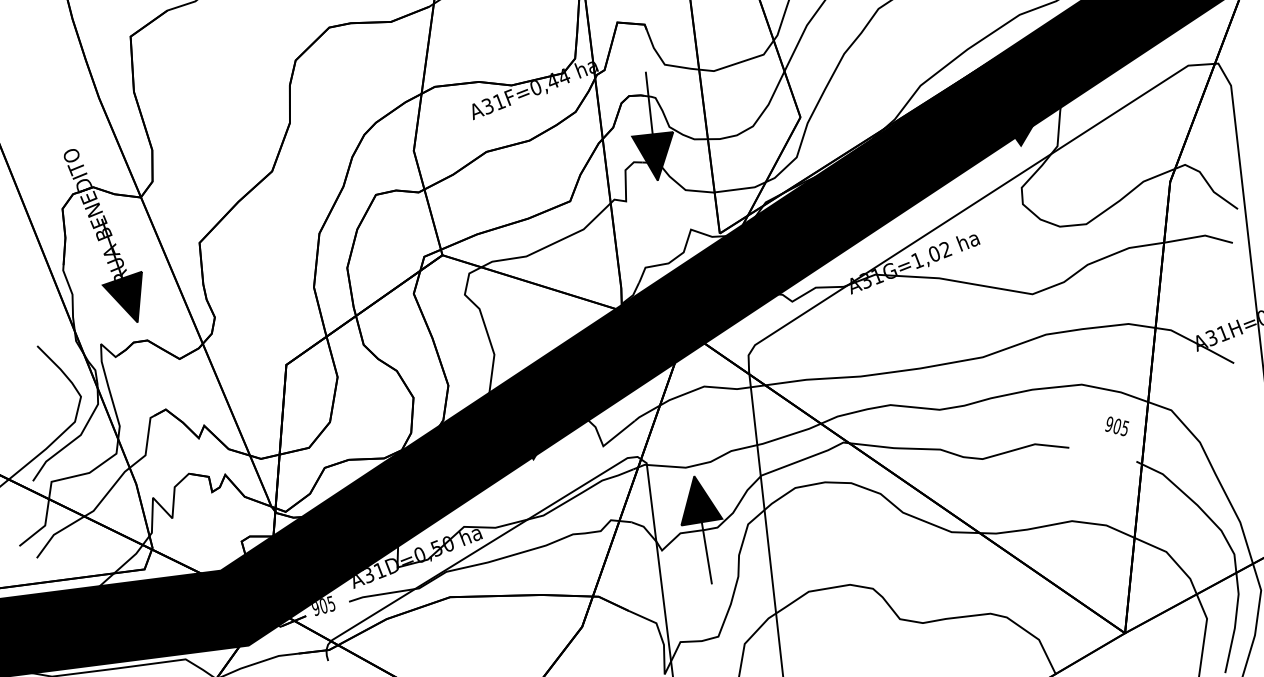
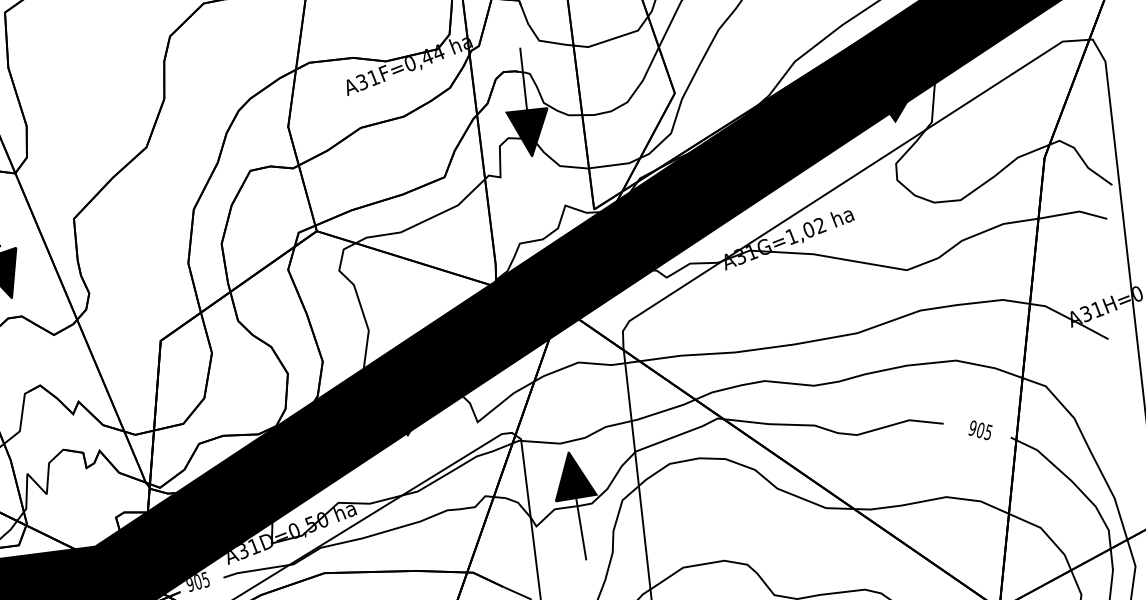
text: (1117, 426) -> (980, 430), moved

